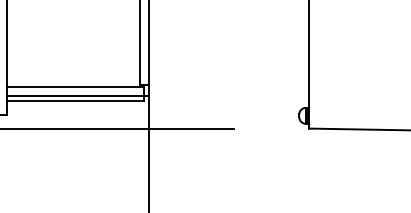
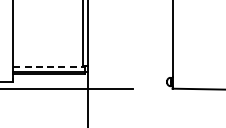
line: (75, 86) -> (49, 66), solid -> dashed

